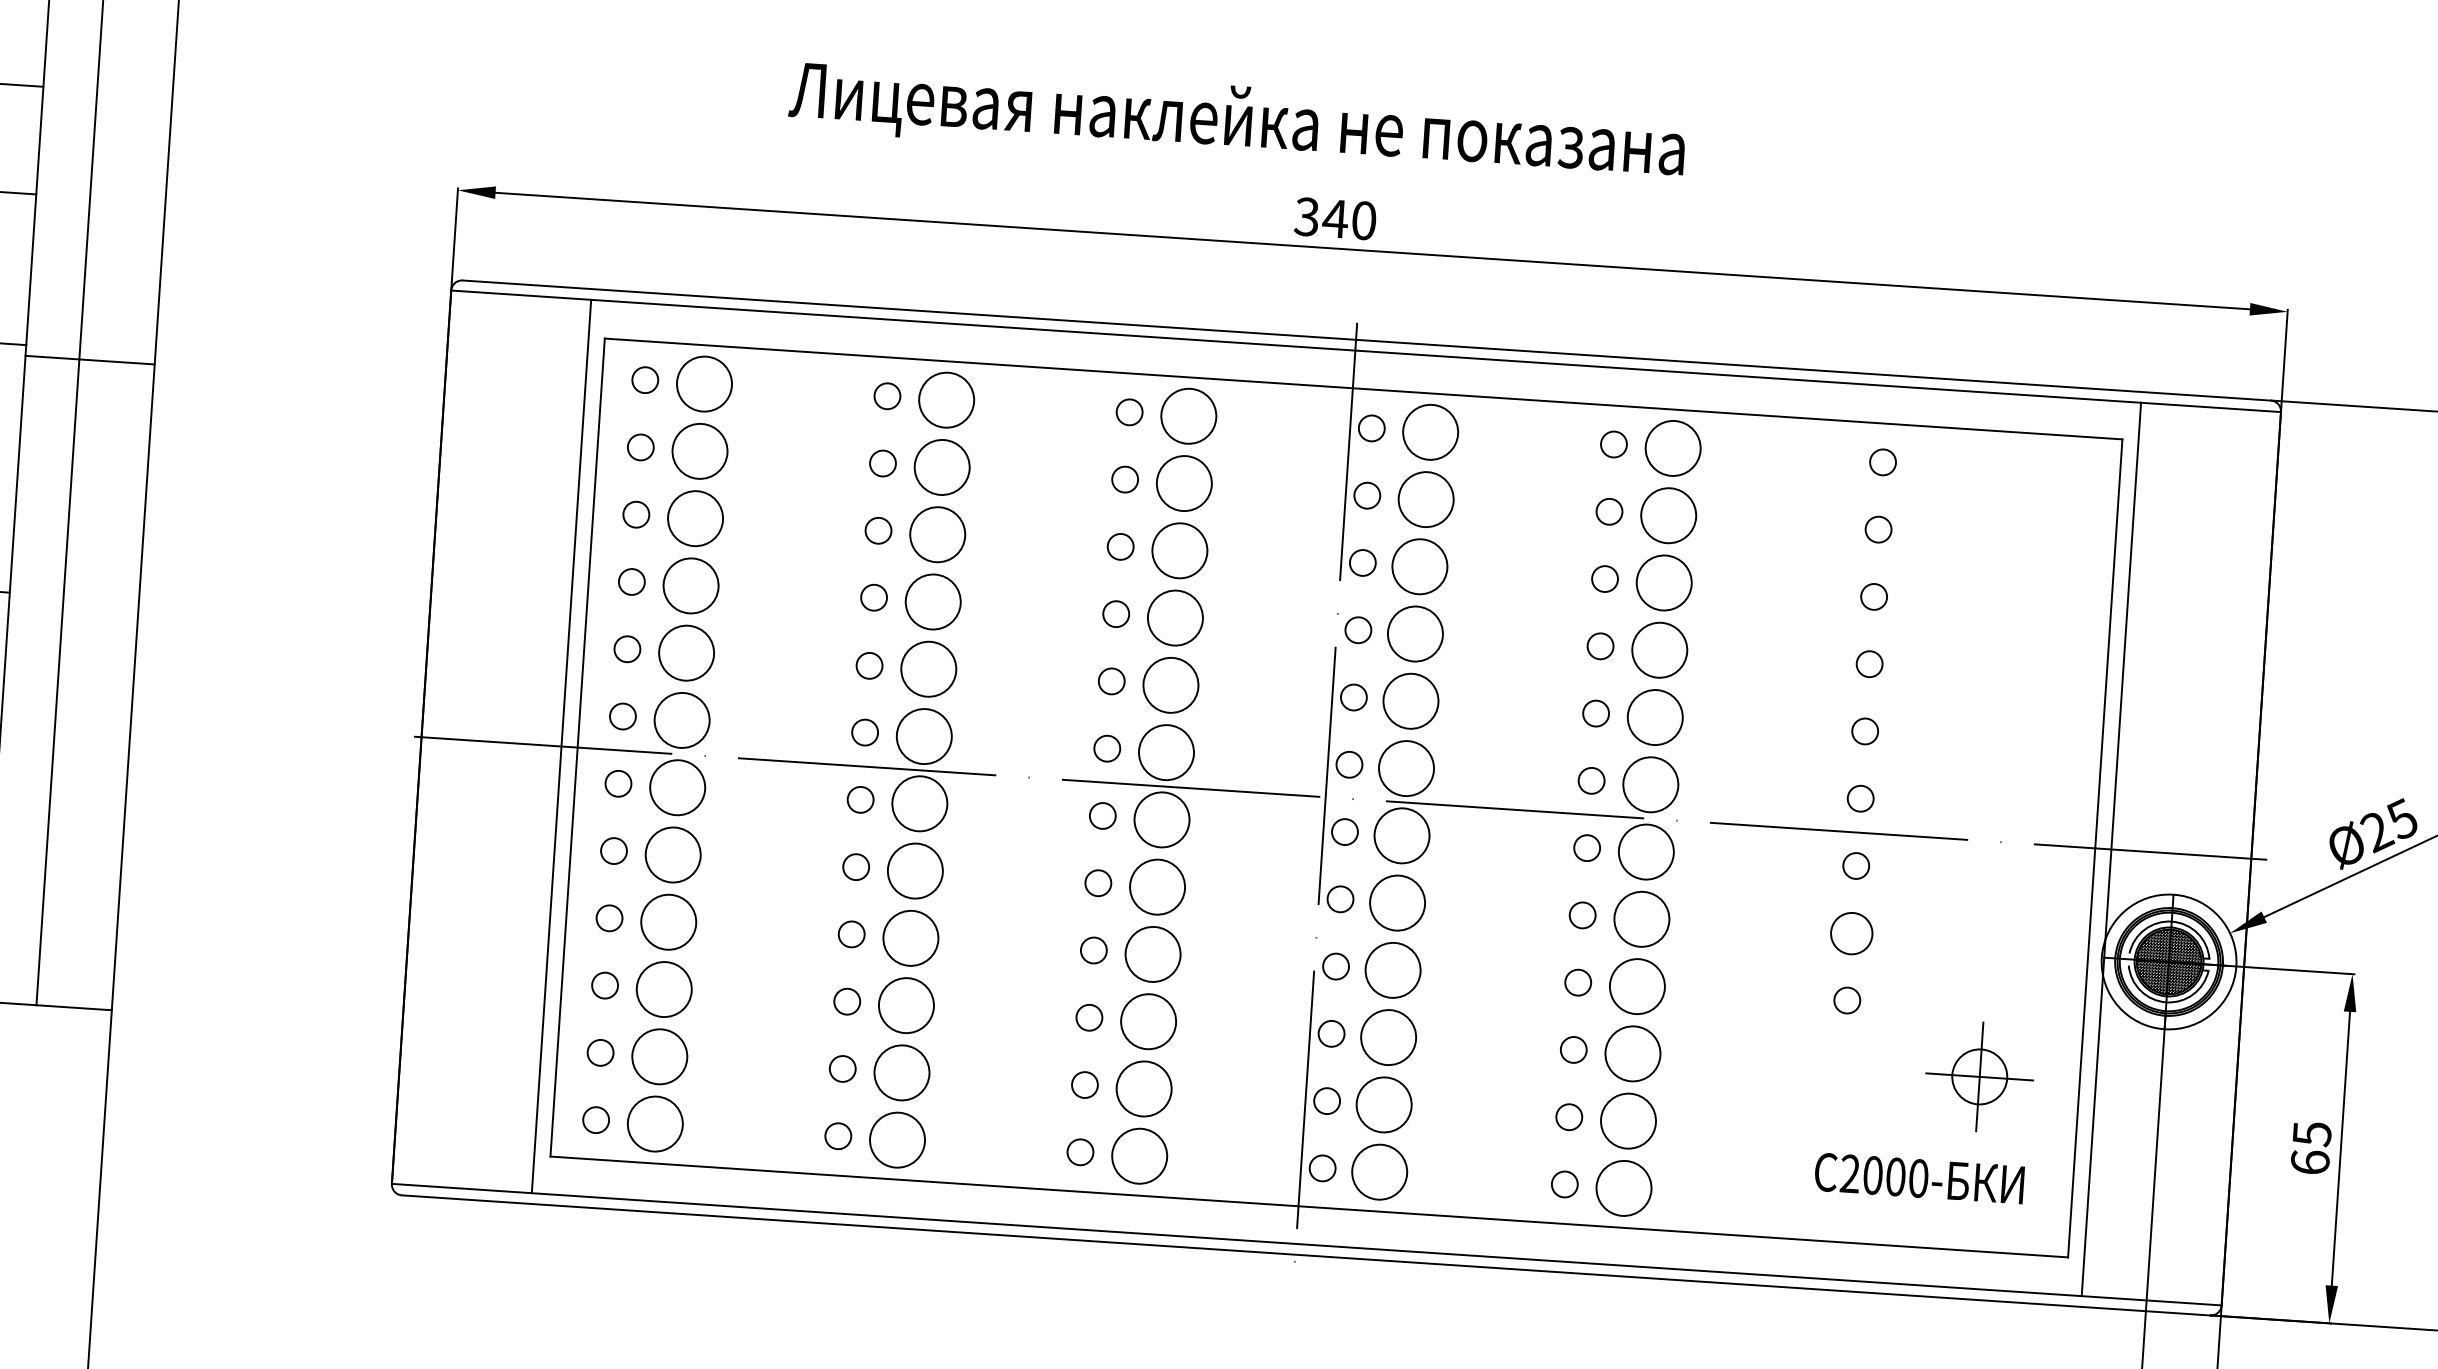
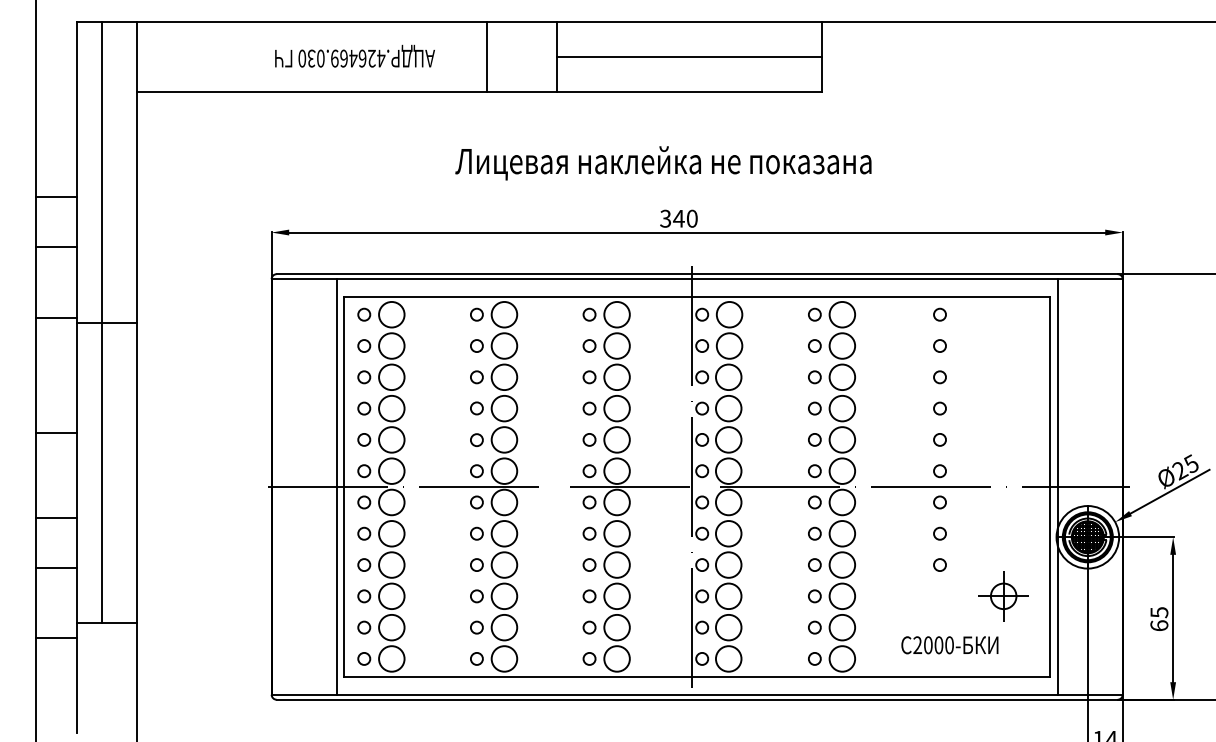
text: (1237, 123) -> (663, 163), moved
circle: (1850, 932) -> (939, 533), size x0.62
text: (1918, 1178) -> (949, 645), moved

